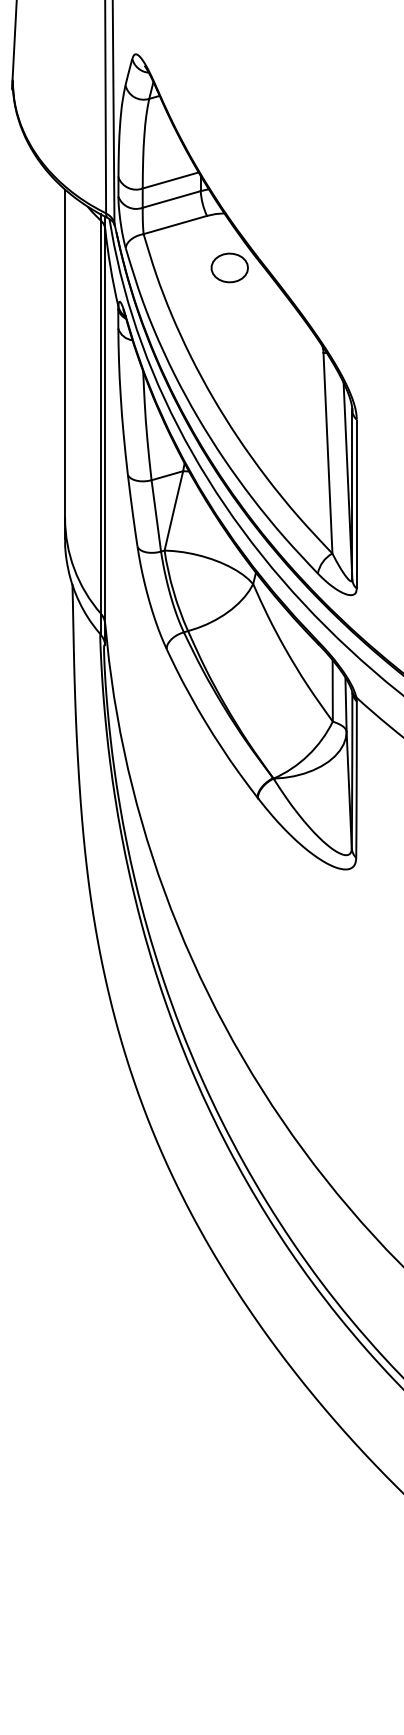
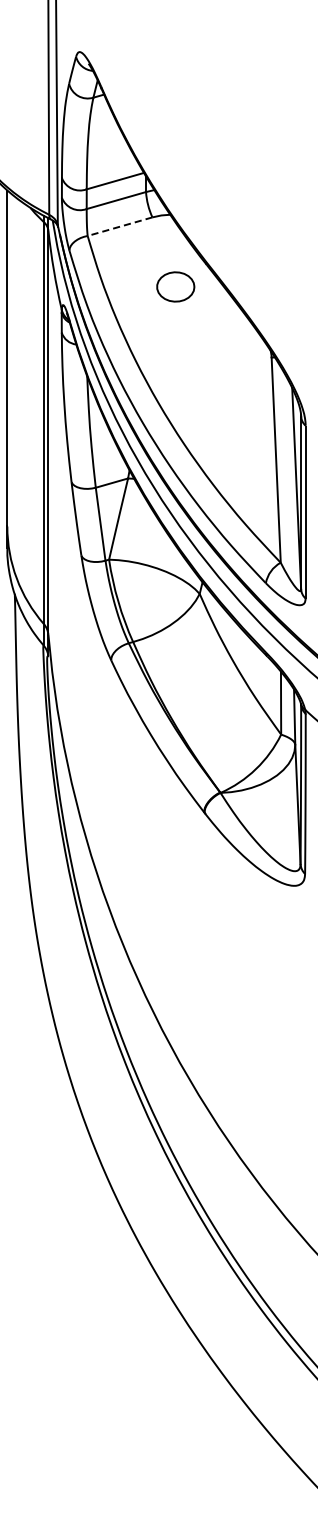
line: (175, 225) -> (120, 227), solid -> dashed
part: (229, 267) -> (175, 286), moved

